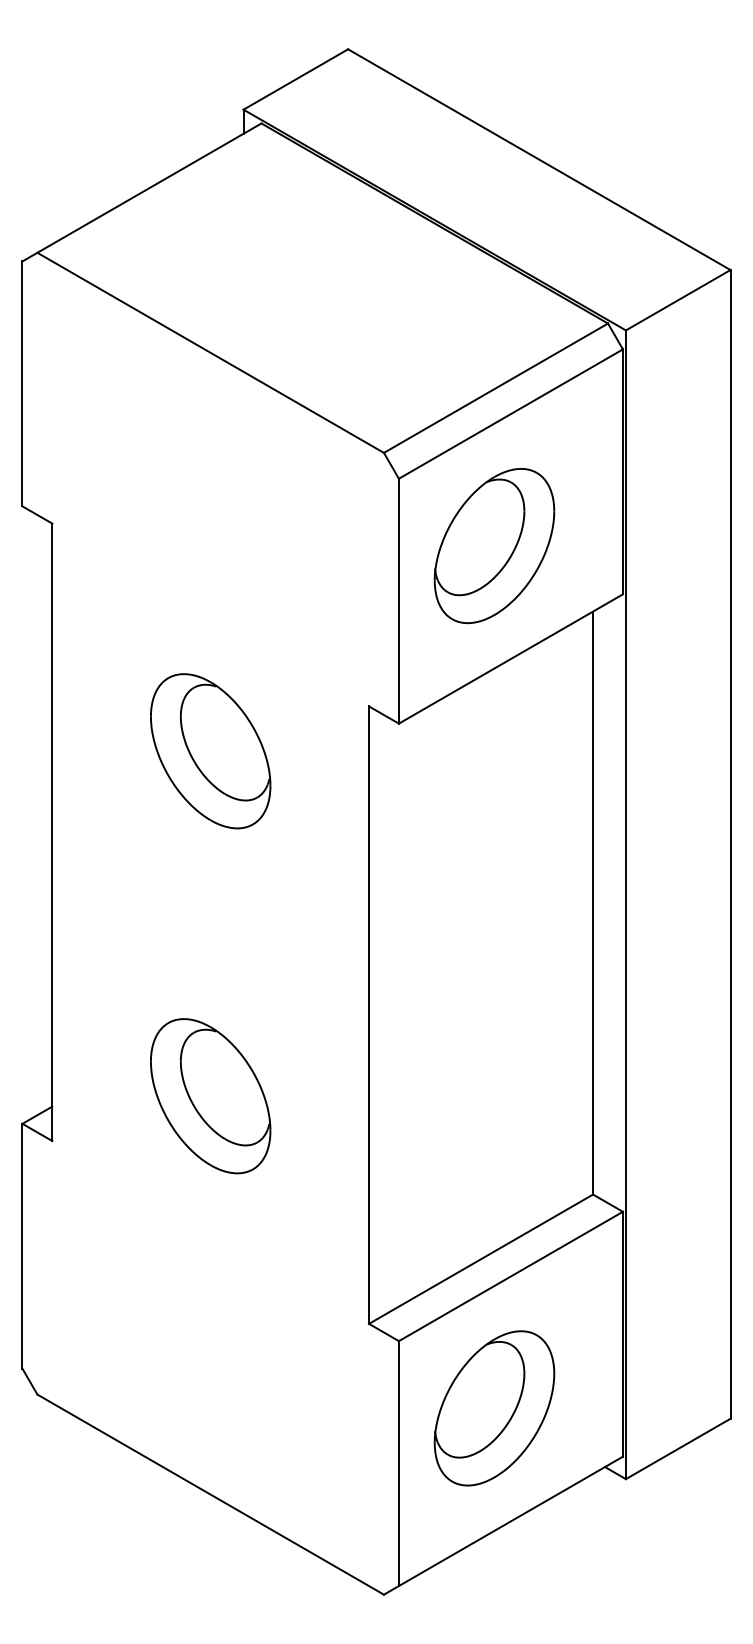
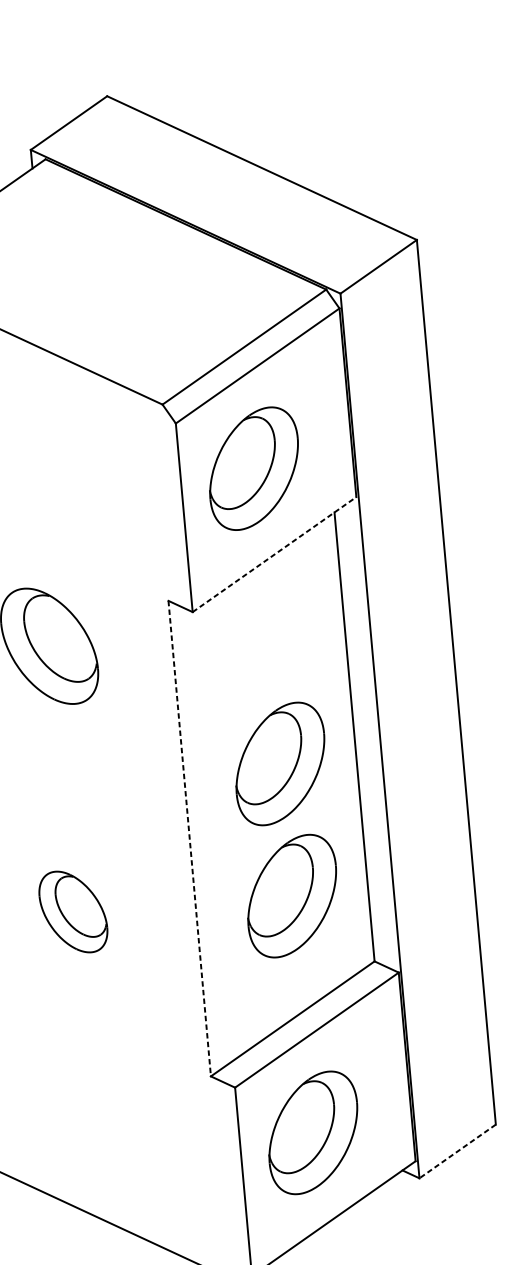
line: (511, 658) -> (274, 554), solid -> dashed
part: (494, 929) -> (280, 764), added
line: (369, 1015) -> (190, 838), solid -> dashed
part: (210, 1096) -> (73, 912), size x0.7
part: (494, 1101) -> (292, 896), added
line: (677, 1449) -> (457, 1151), solid -> dashed

